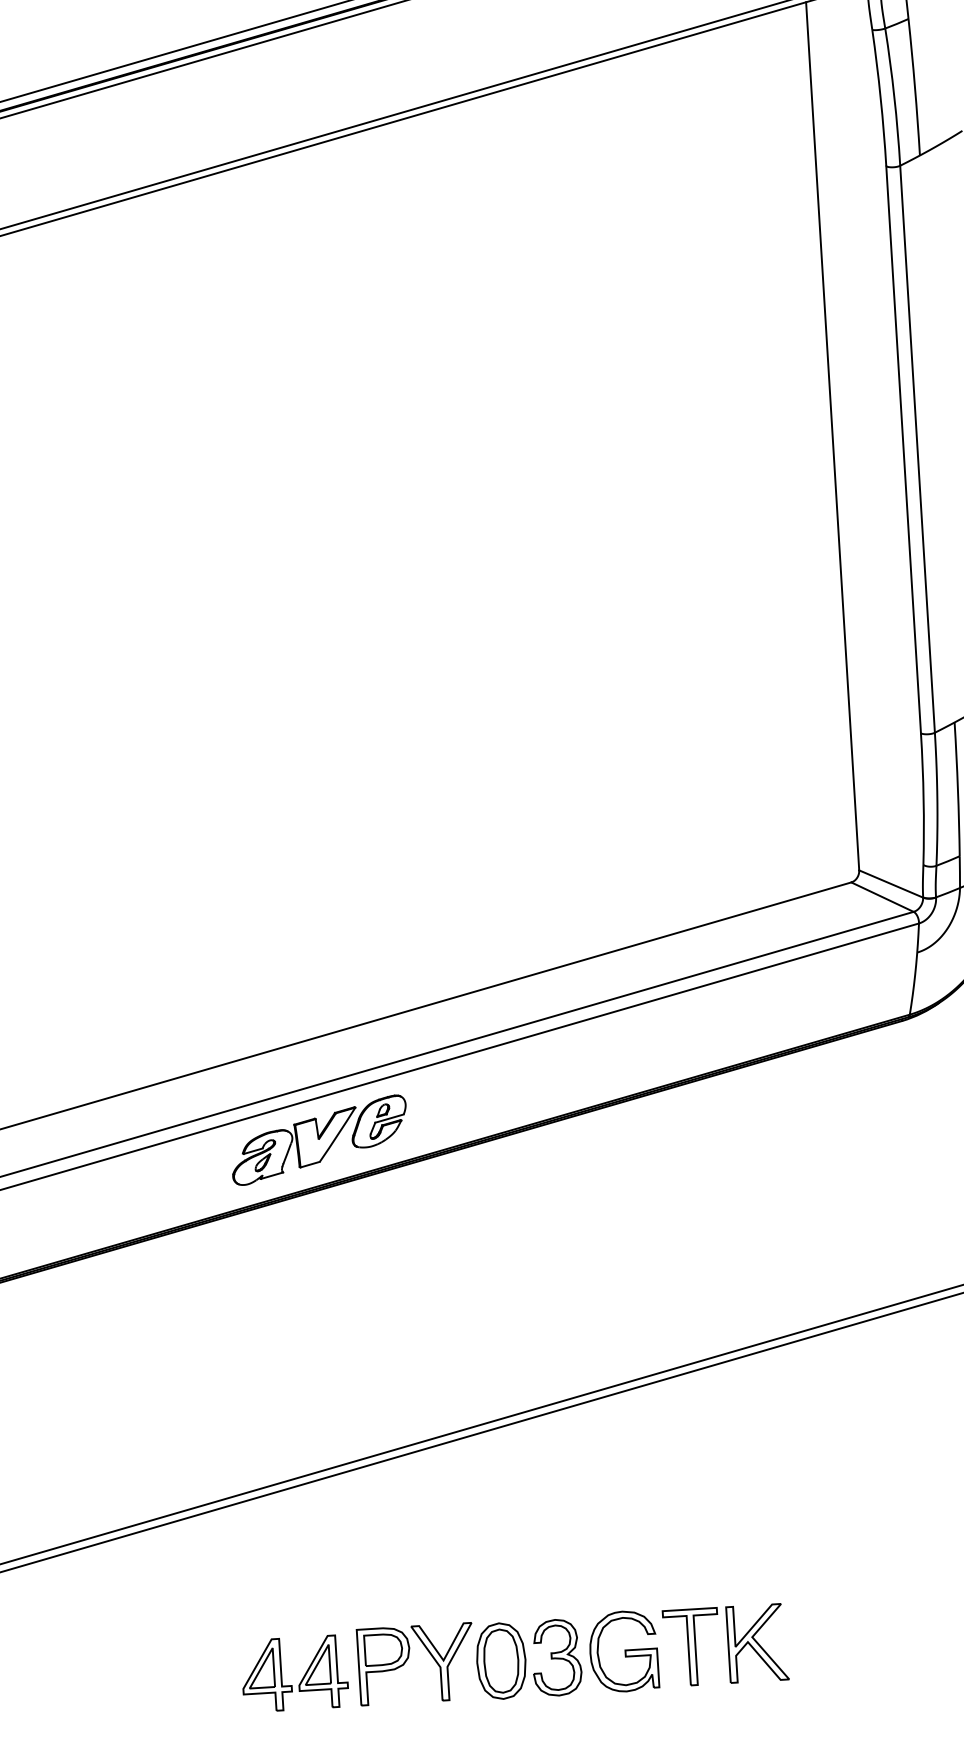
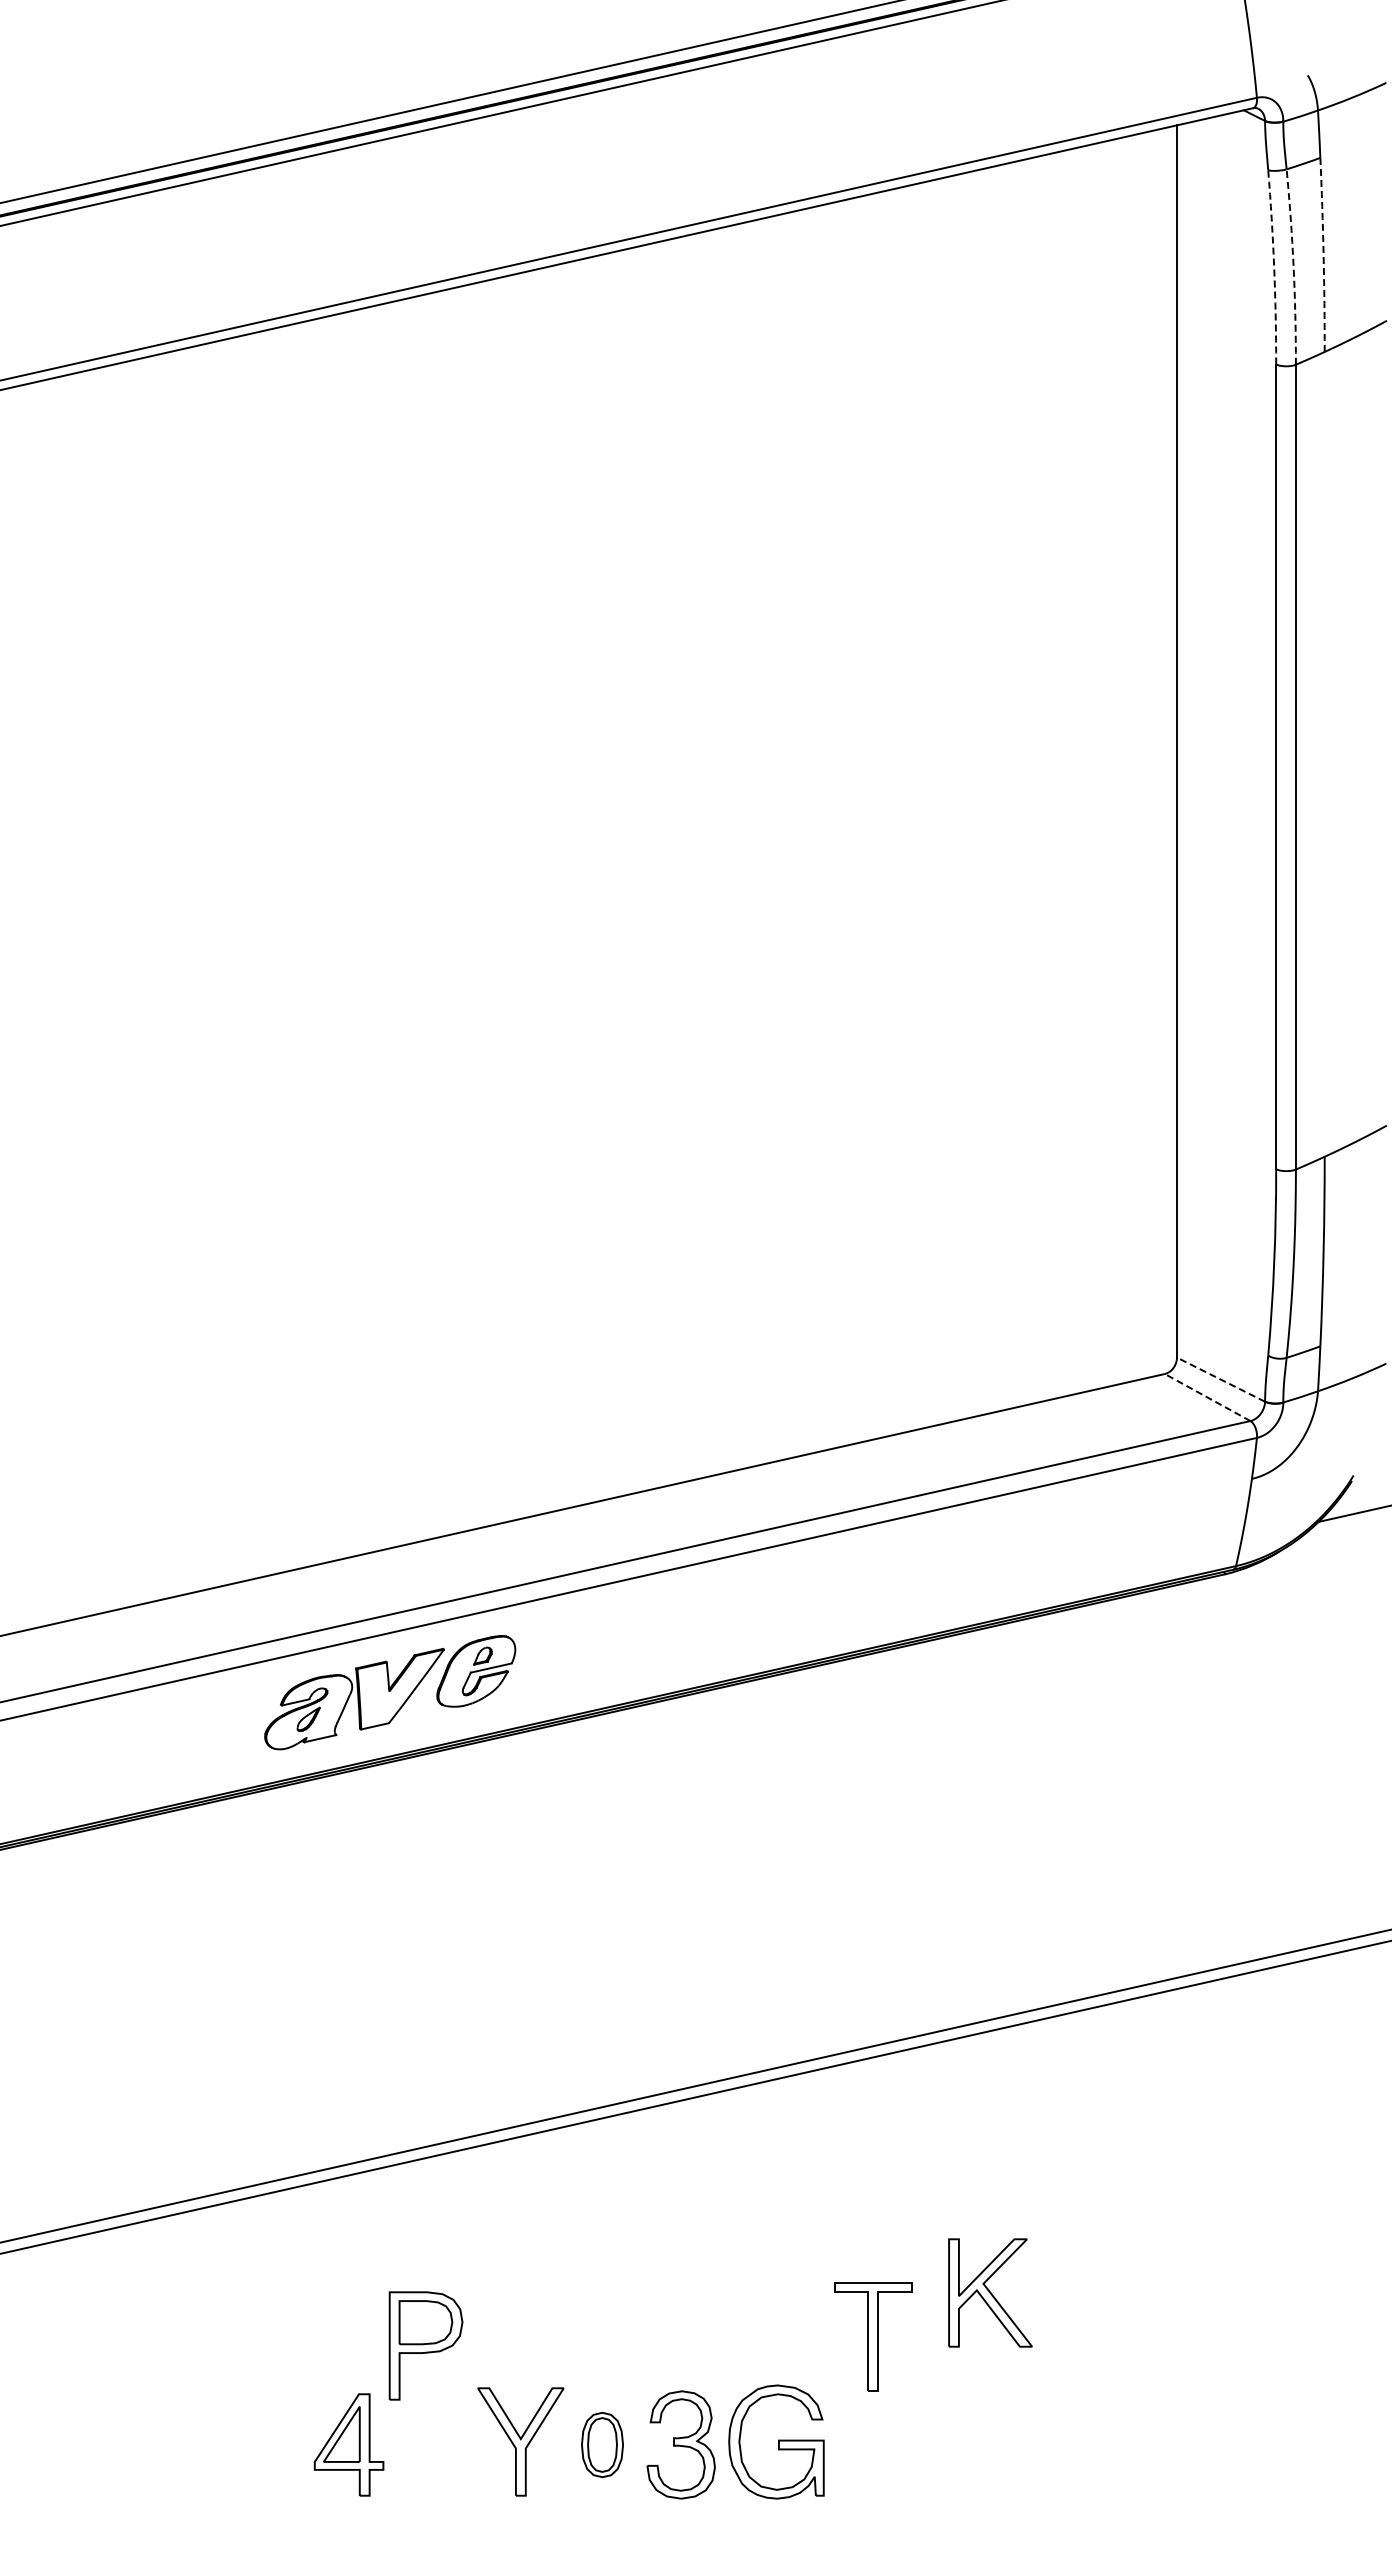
arc: (914, 86) -> (1323, 254), solid -> dashed
arc: (894, 96) -> (1293, 266), solid -> dashed
arc: (880, 98) -> (1274, 267), solid -> dashed
line: (890, 883) -> (1220, 1379), solid -> dashed
line: (882, 897) -> (1207, 1397), solid -> dashed
part: (757, 1643) -> (990, 2292), moved
part: (692, 1647) -> (873, 2336), moved
part: (501, 1660) -> (602, 2444), size x0.6
part: (384, 1665) -> (425, 2345), moved
part: (266, 1675) -> (269, 2444), removed

